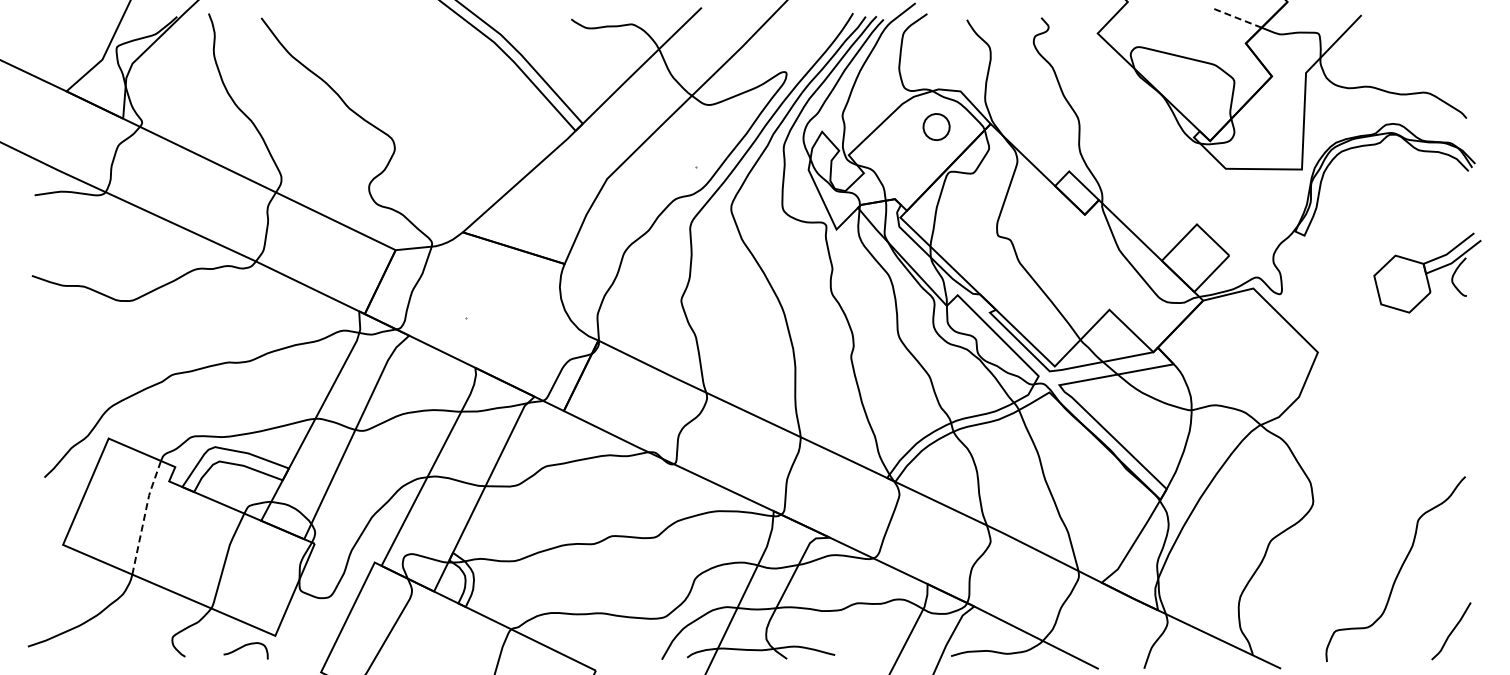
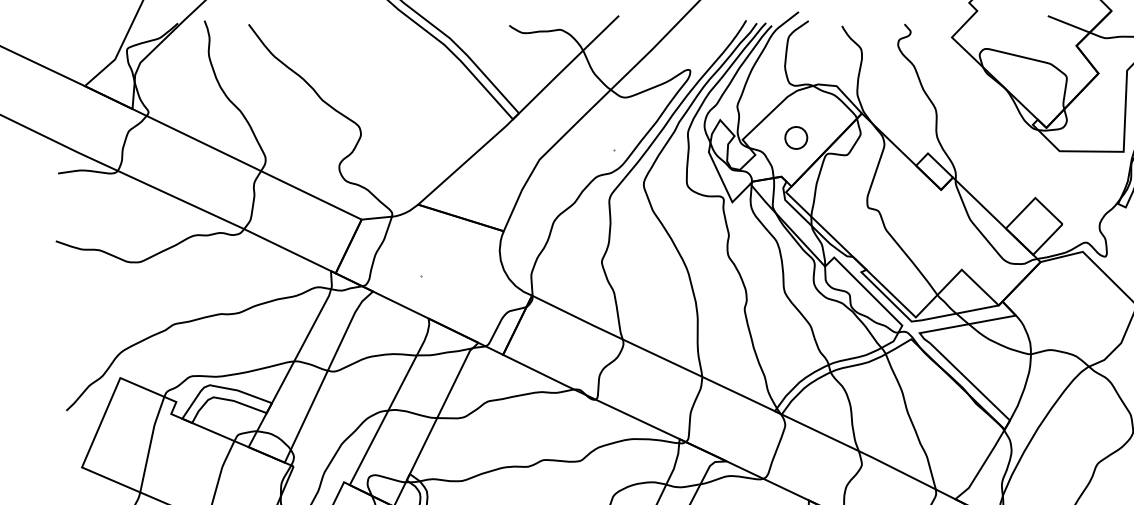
line: (1236, 17) -> (1068, 24), dashed -> solid
part: (936, 127) -> (796, 138), moved
line: (144, 516) -> (150, 443), dashed -> solid

